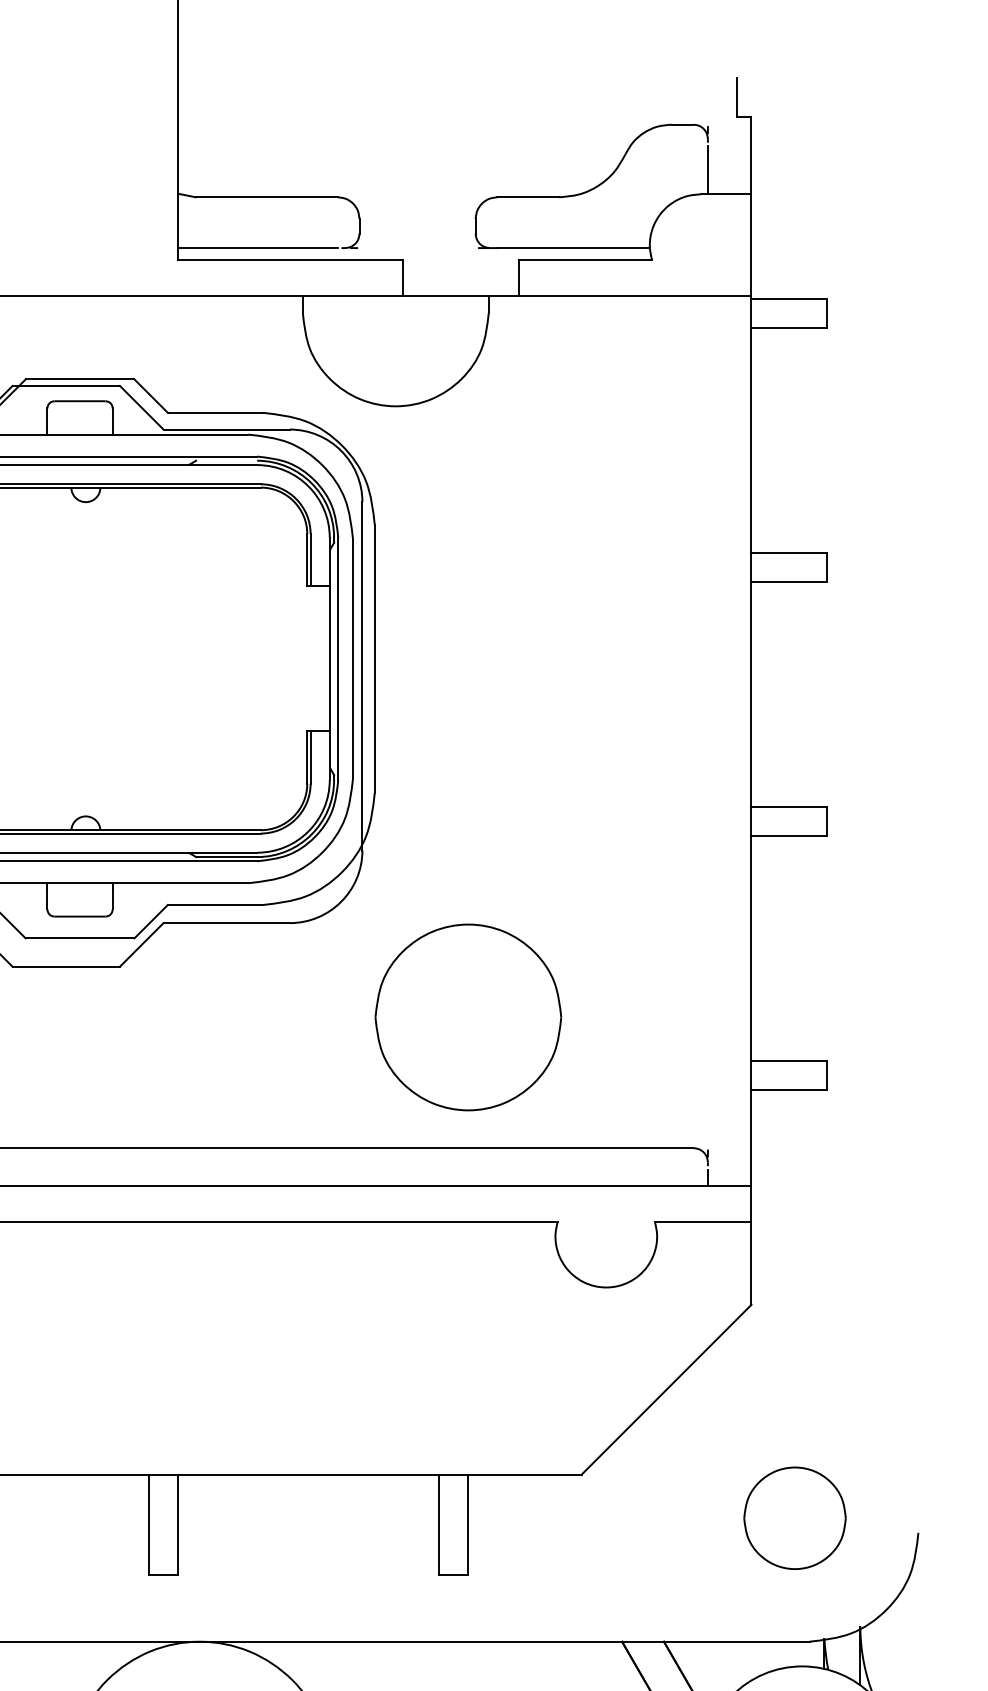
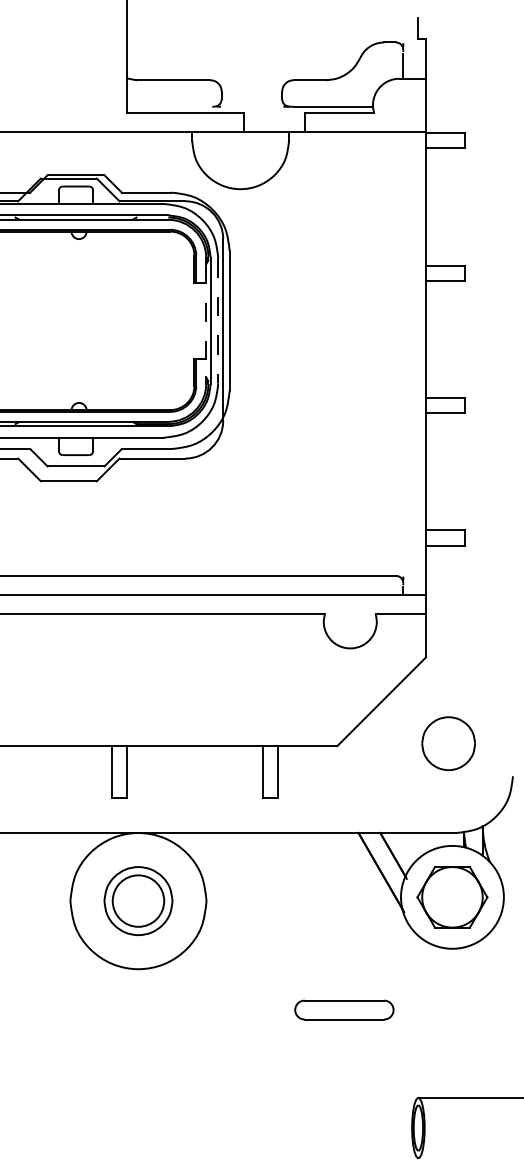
line: (257, 247) -> (168, 106), removed
line: (330, 658) -> (206, 320), solid -> dashed
line: (353, 660) -> (218, 321), solid -> dashed
part: (468, 1017) -> (278, 507), removed
part: (794, 1517) -> (448, 743), moved

